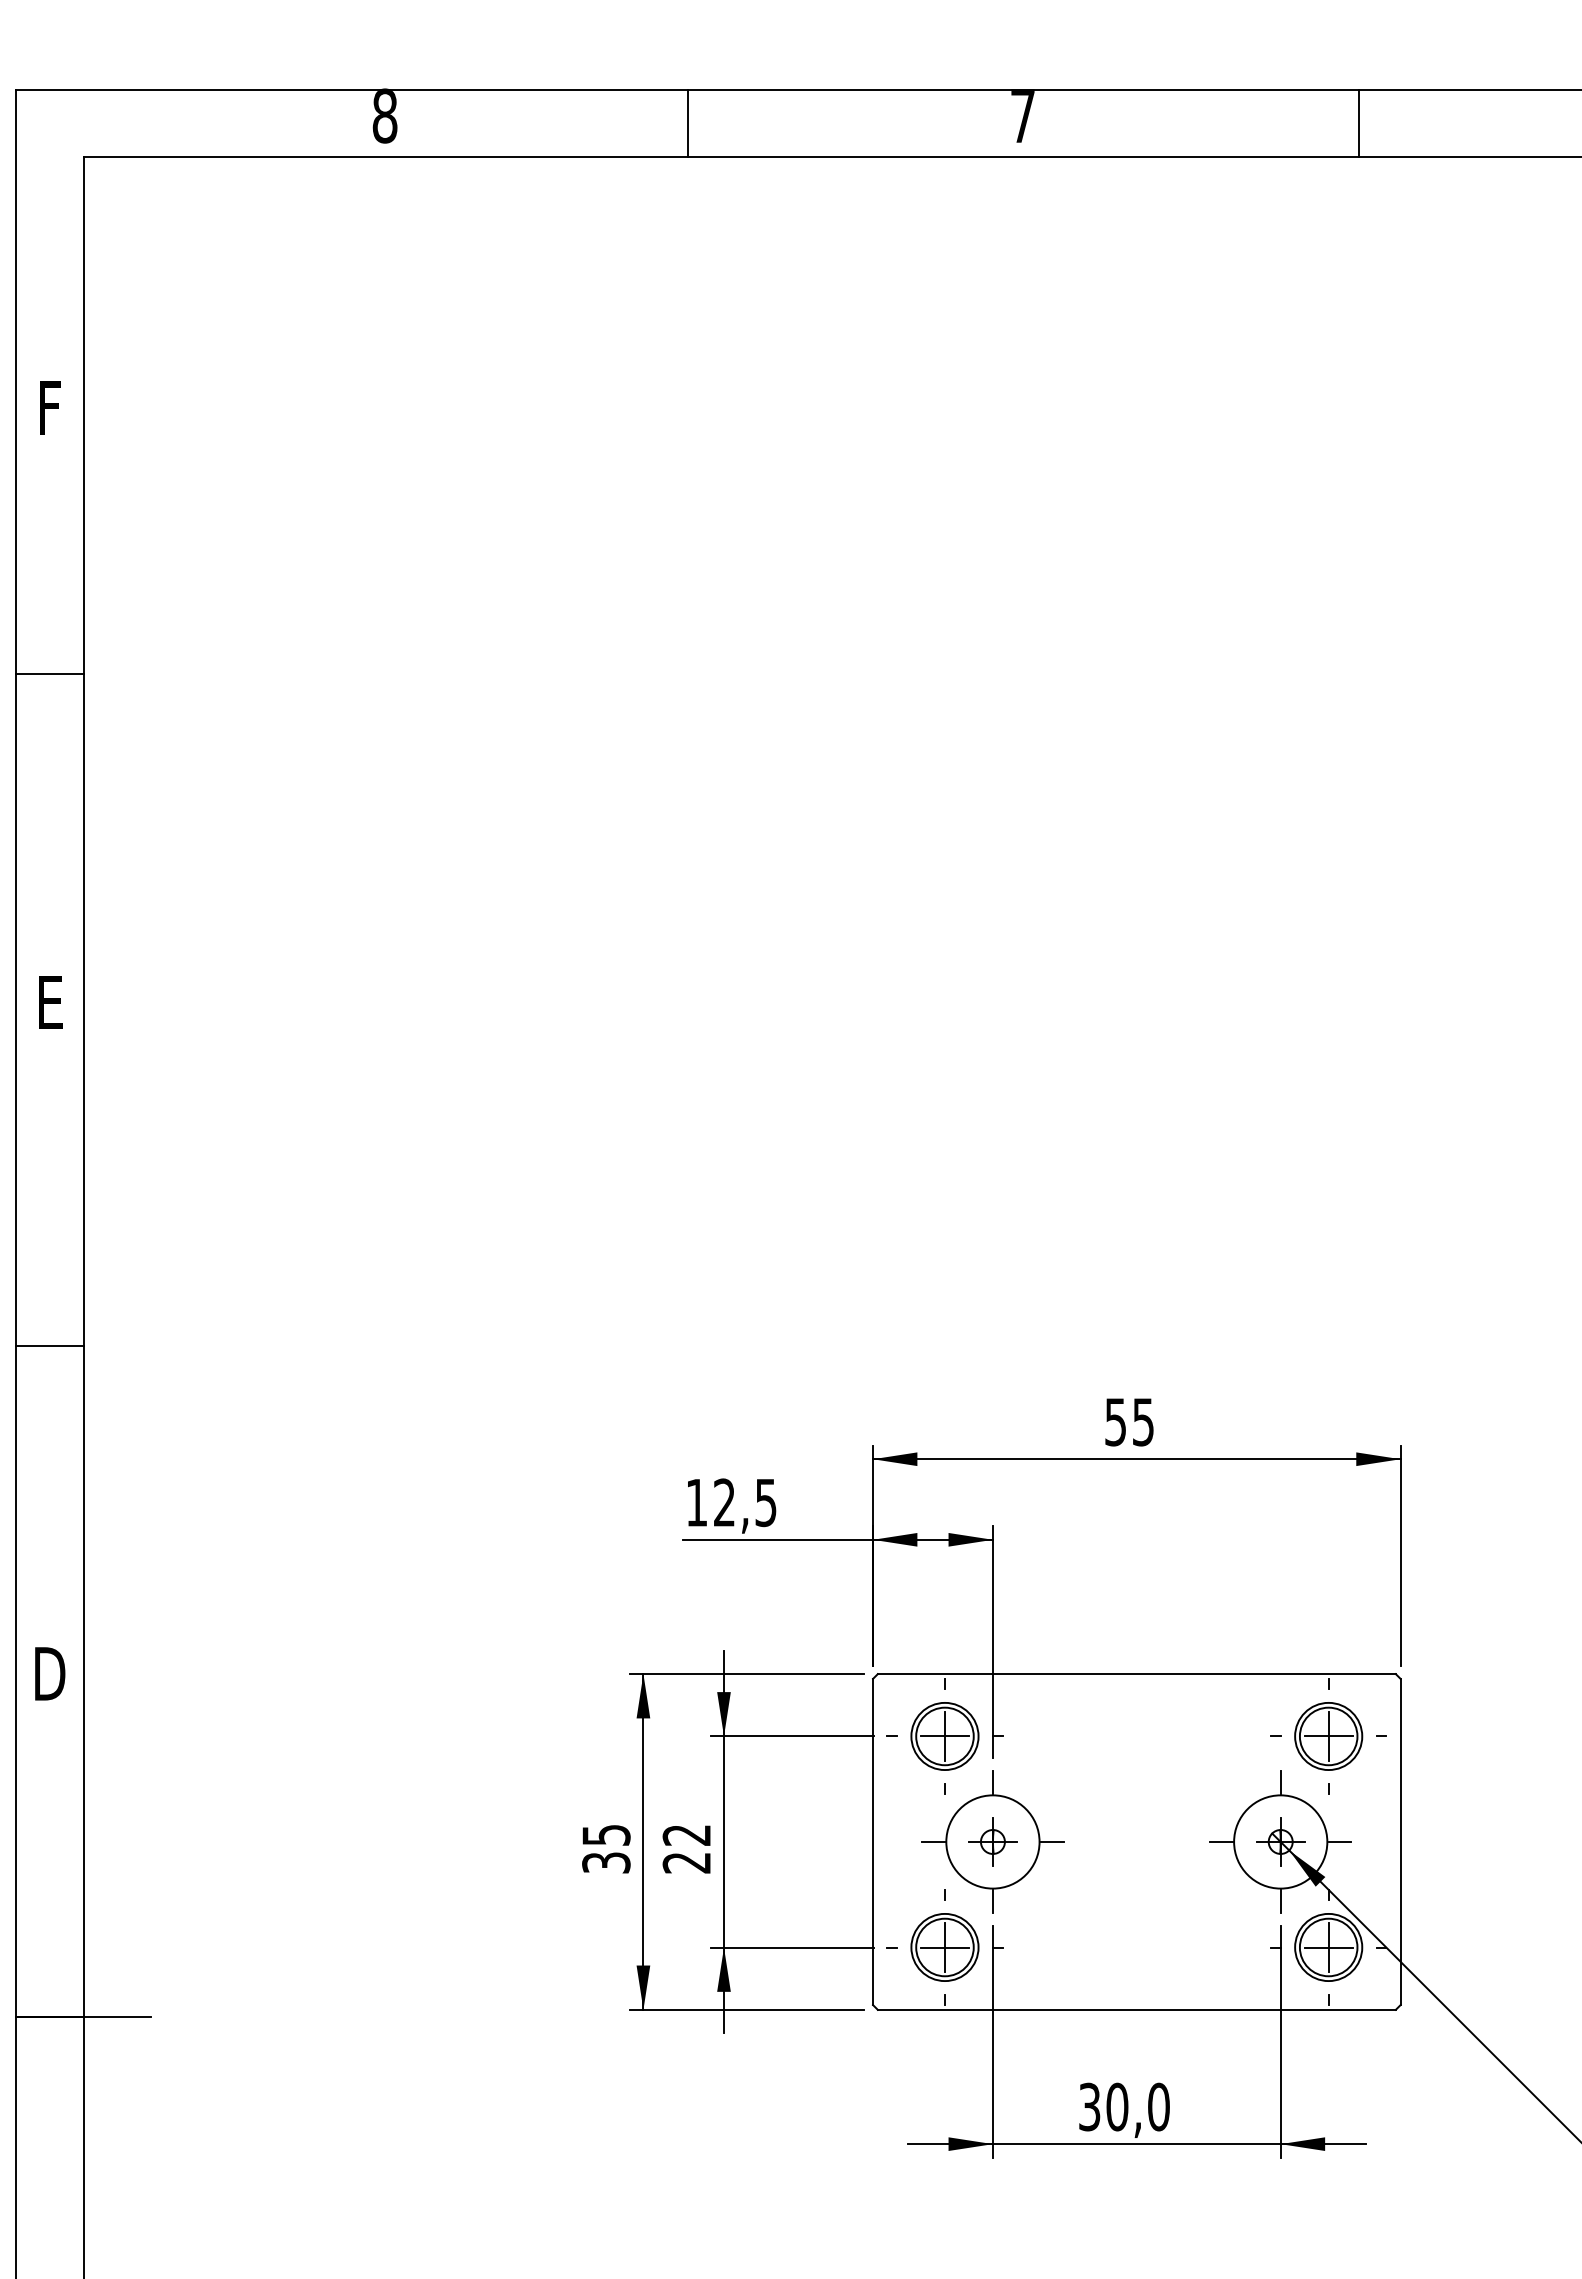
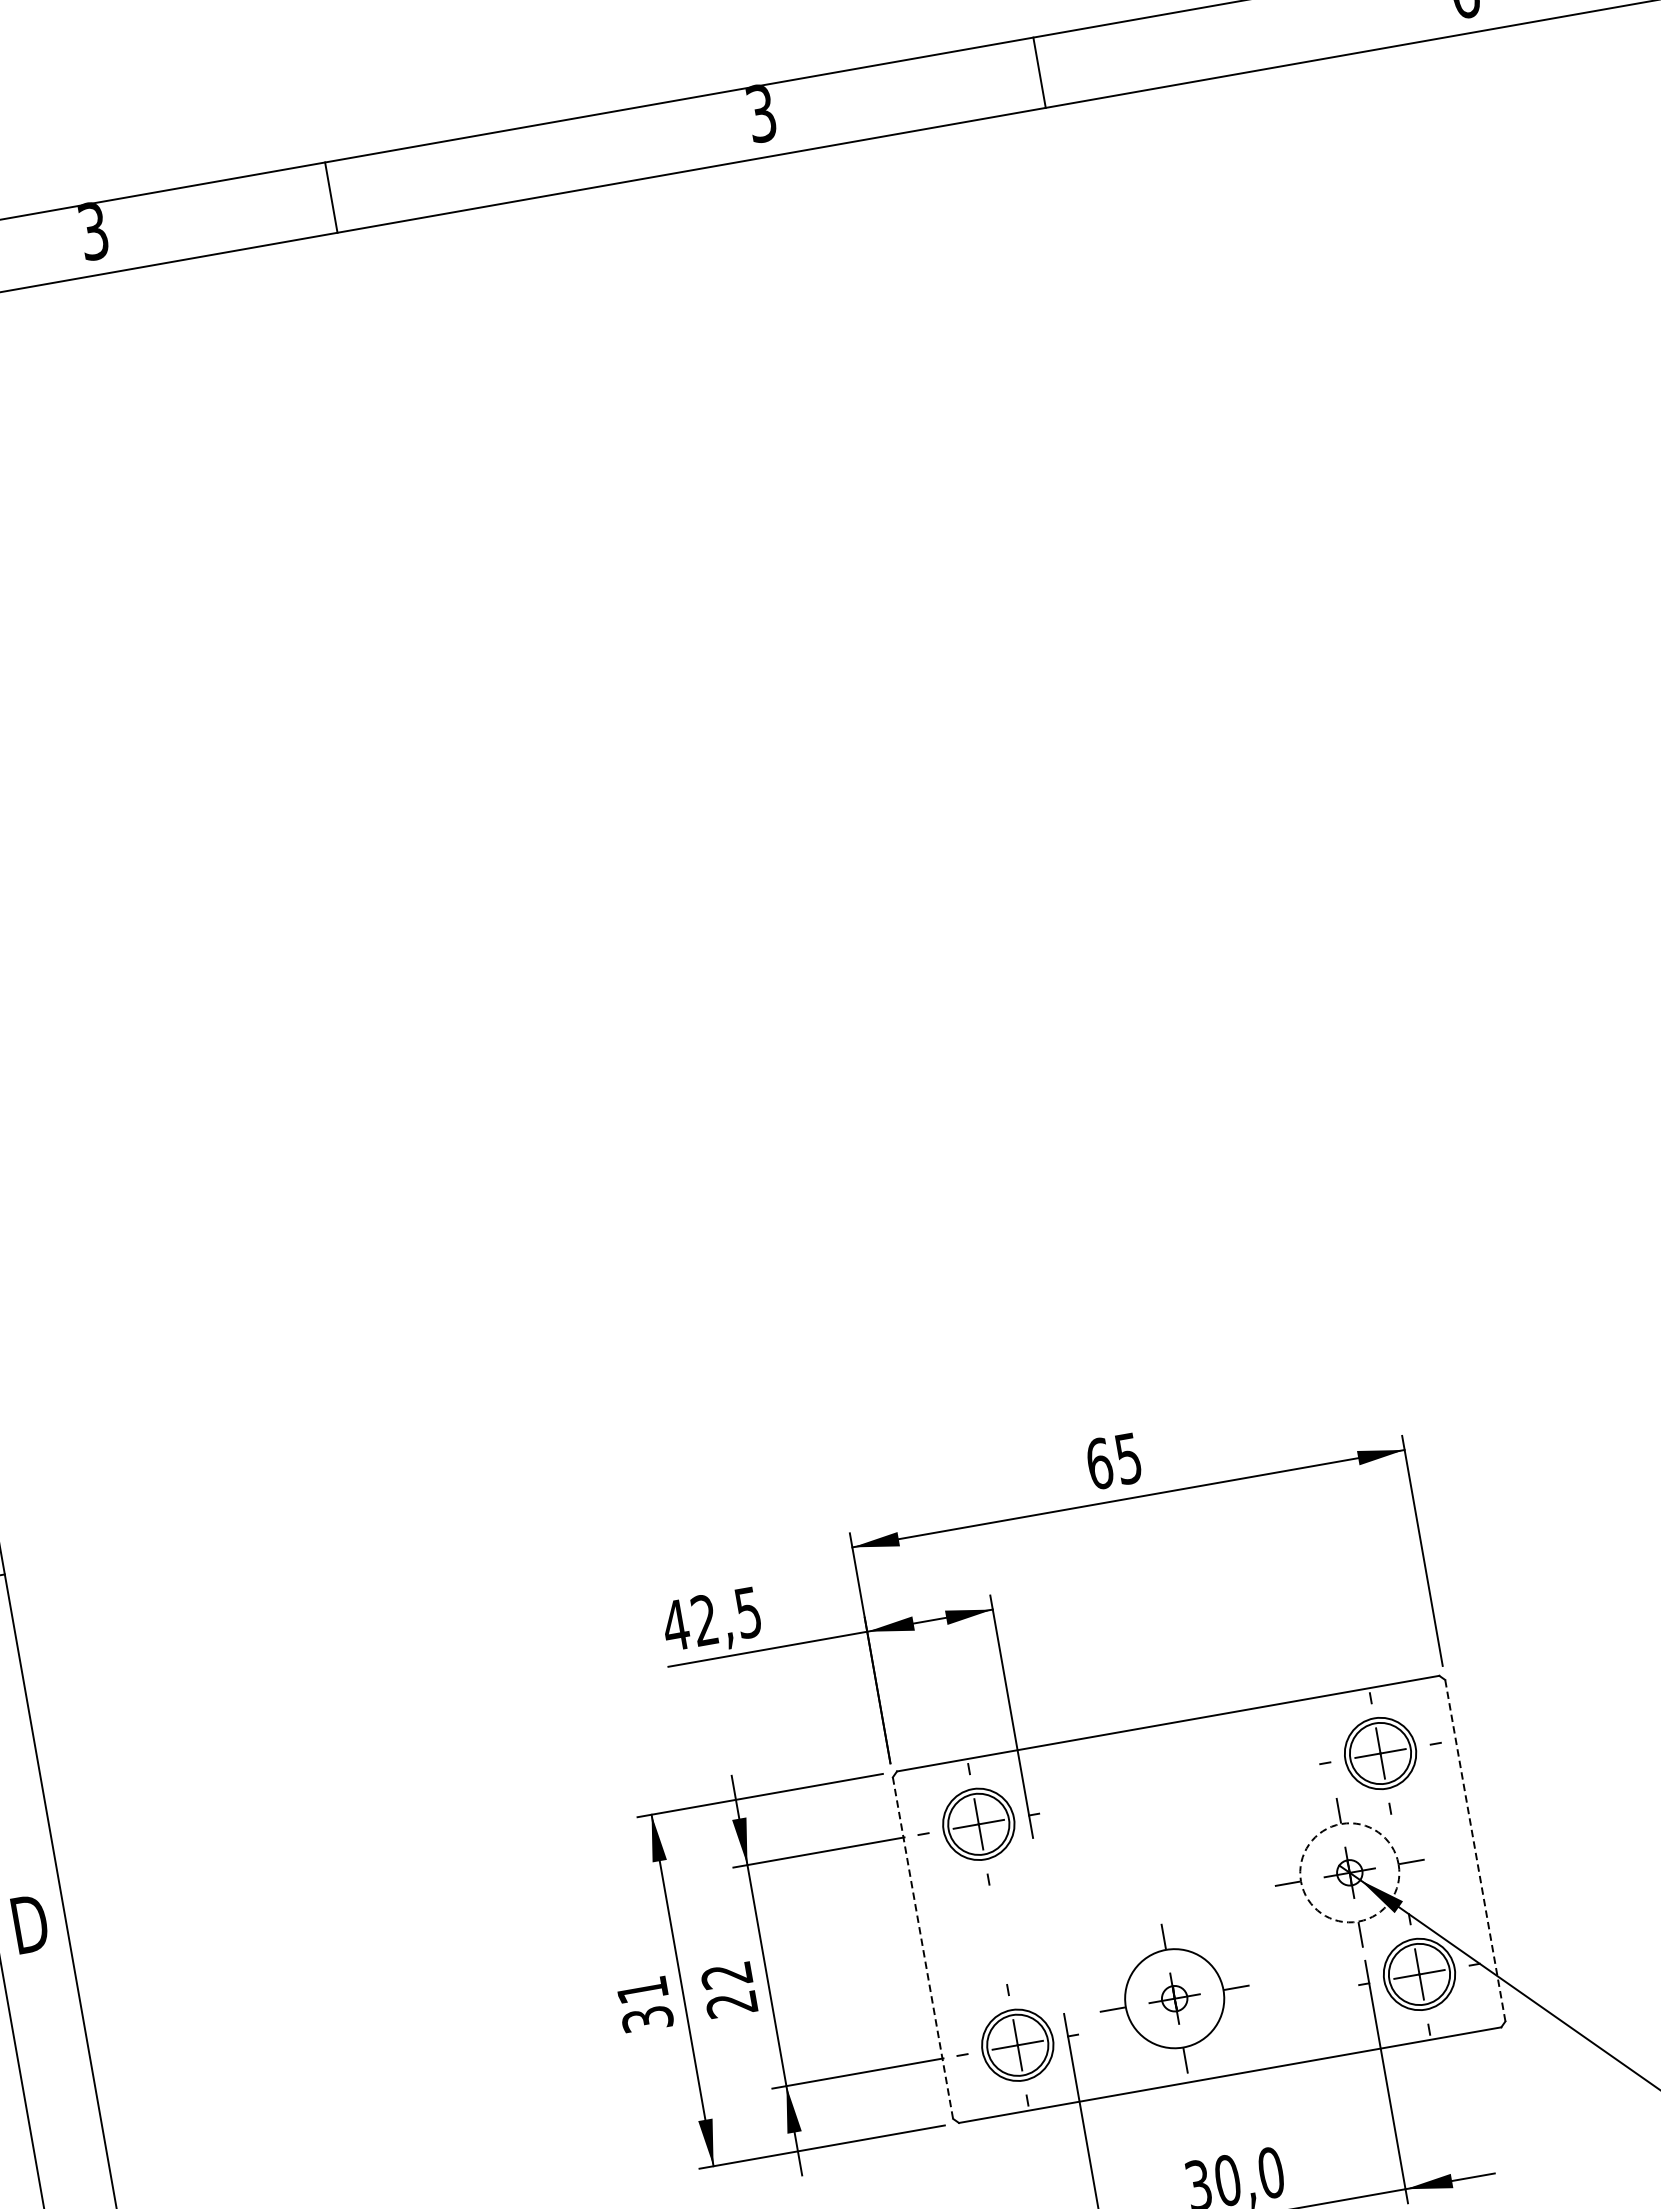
text: (384, 115) -> (92, 230), 8 -> 3
text: (1022, 115) -> (760, 112), 7 -> 3
line: (687, 123) -> (330, 197), moved
line: (1359, 123) -> (1039, 72), moved
text: (1115, 1421) -> (1099, 1463), 55 -> 65
text: (696, 1502) -> (675, 1625), 12,5 -> 42,5
text: (606, 1835) -> (642, 1990), 35 -> 31
part: (992, 1841) -> (1174, 1998), moved
circle: (1280, 1841) -> (1349, 1872), solid -> dashed
line: (1400, 1841) -> (1475, 1850), solid -> dashed
line: (873, 1842) -> (923, 1948), solid -> dashed

